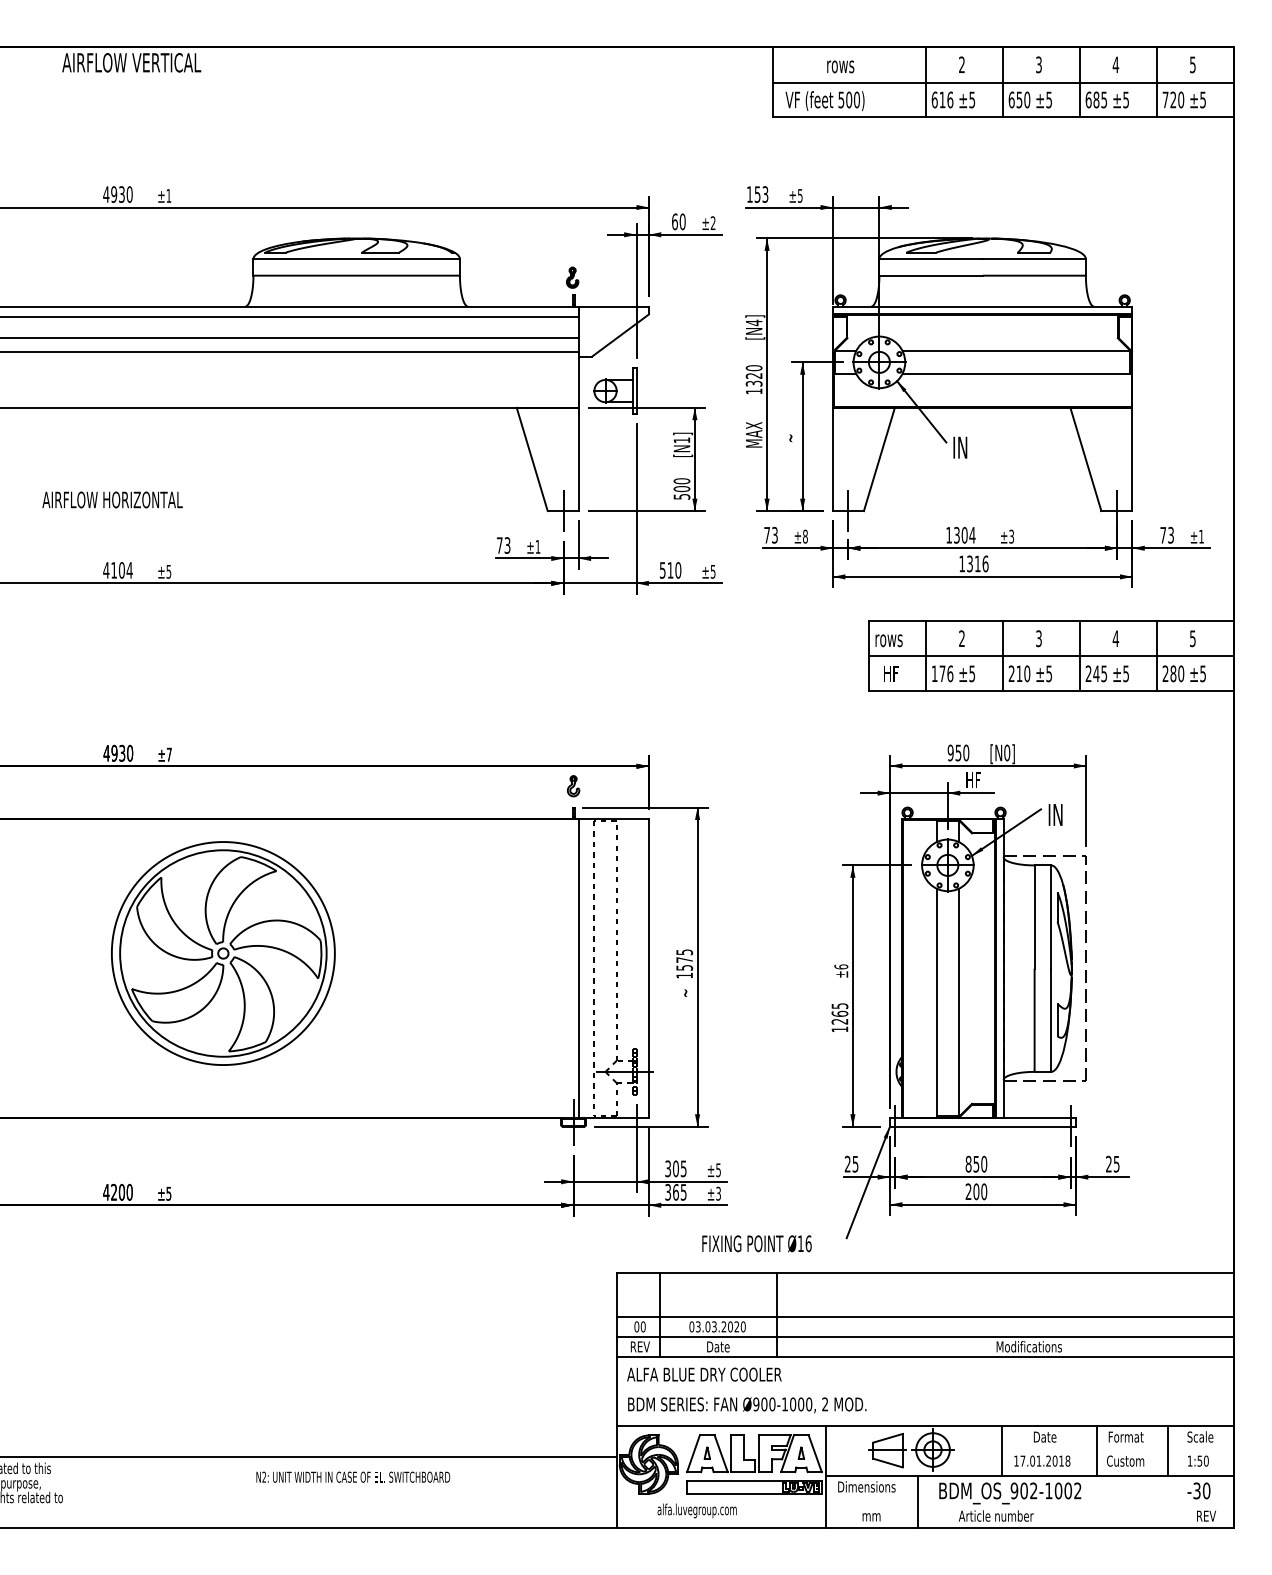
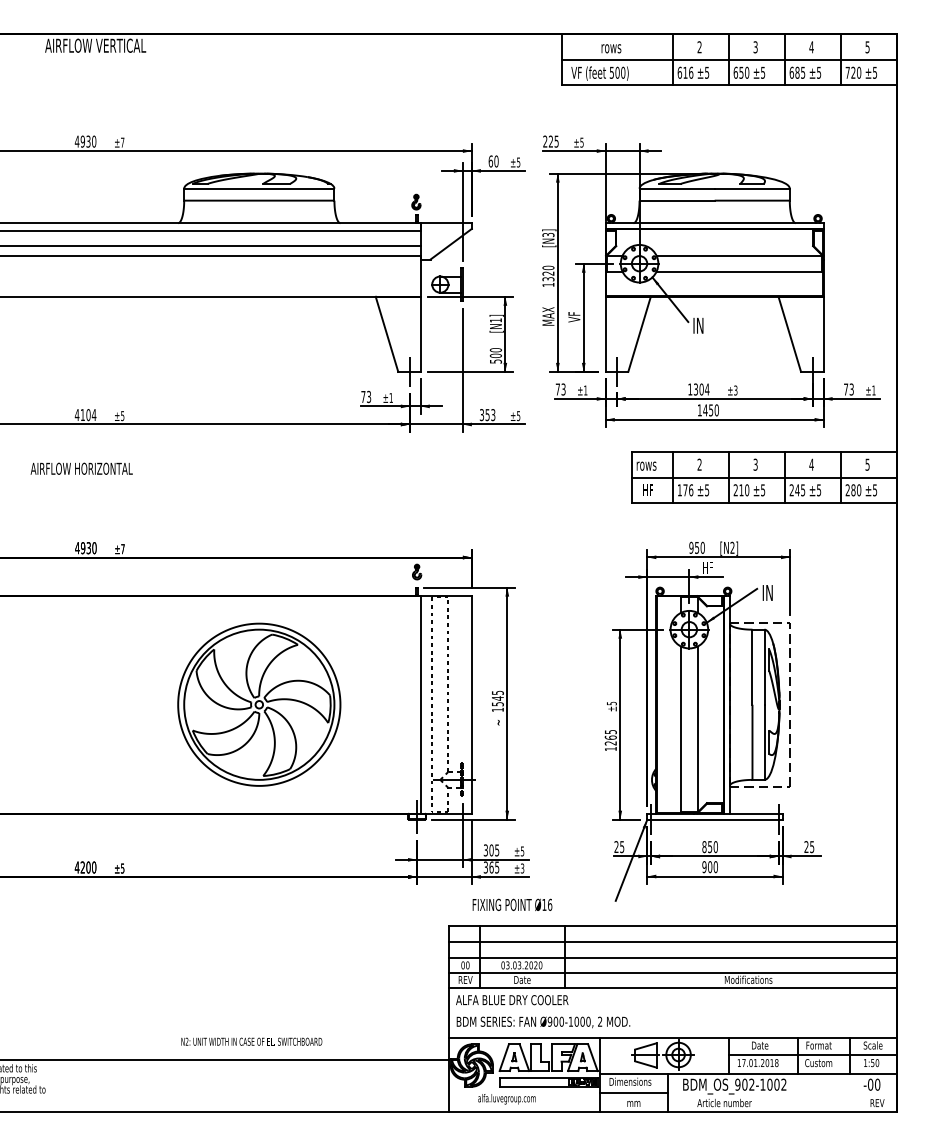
text: (756, 194) -> (550, 141), 153 -> 225
text: (168, 195) -> (122, 142), ±1 -> ±7
text: (712, 223) -> (518, 162), ±2 -> ±5
text: (754, 322) -> (548, 234), [N4] -> [N3]
text: (789, 436) -> (574, 317), ~ -> VF
text: (112, 499) -> (81, 468), moved
text: (805, 536) -> (585, 390), ±8 -> ±1
text: (978, 564) -> (711, 410), 1316 -> 1450
text: (670, 571) -> (487, 415), 510 -> 353
text: (1007, 752) -> (732, 547), [N0] -> [N2]
part: (223, 953) -> (259, 704), moved
text: (684, 960) -> (497, 698), 1575 -> 1545
text: (840, 966) -> (611, 703), ±6 -> ±5
text: (968, 1192) -> (704, 867), 200 -> 900
text: (756, 1243) -> (512, 904), moved
line: (924, 1295) -> (672, 942), added
line: (1117, 1450) -> (812, 1055), added
text: (352, 1476) -> (251, 1041), moved
text: (1196, 1490) -> (870, 1084), -30 -> -00
line: (871, 1502) -> (633, 1093), added

